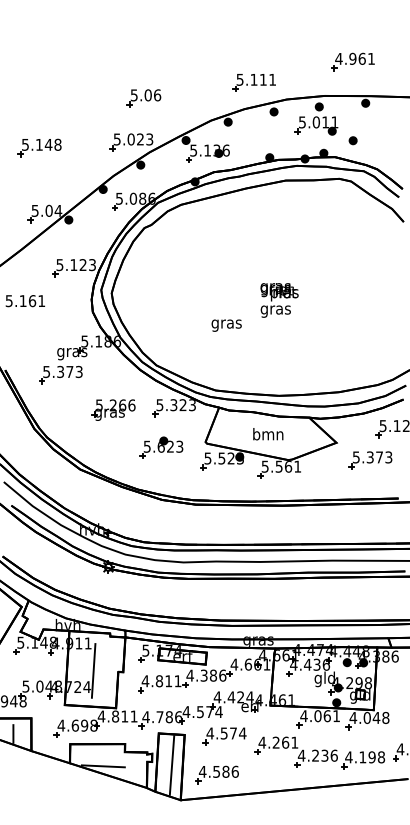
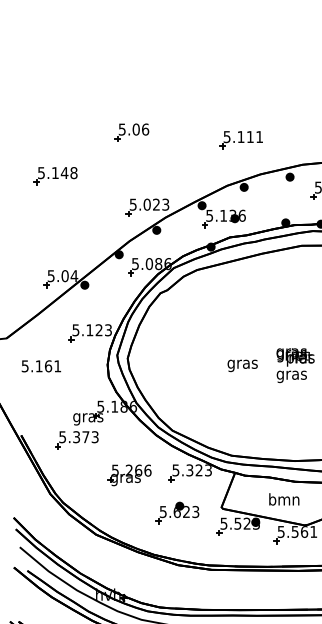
part: (253, 82) -> (240, 139), moved
part: (143, 98) -> (131, 132), moved
part: (39, 147) -> (55, 175), moved
text: (226, 325) -> (242, 365), moved

